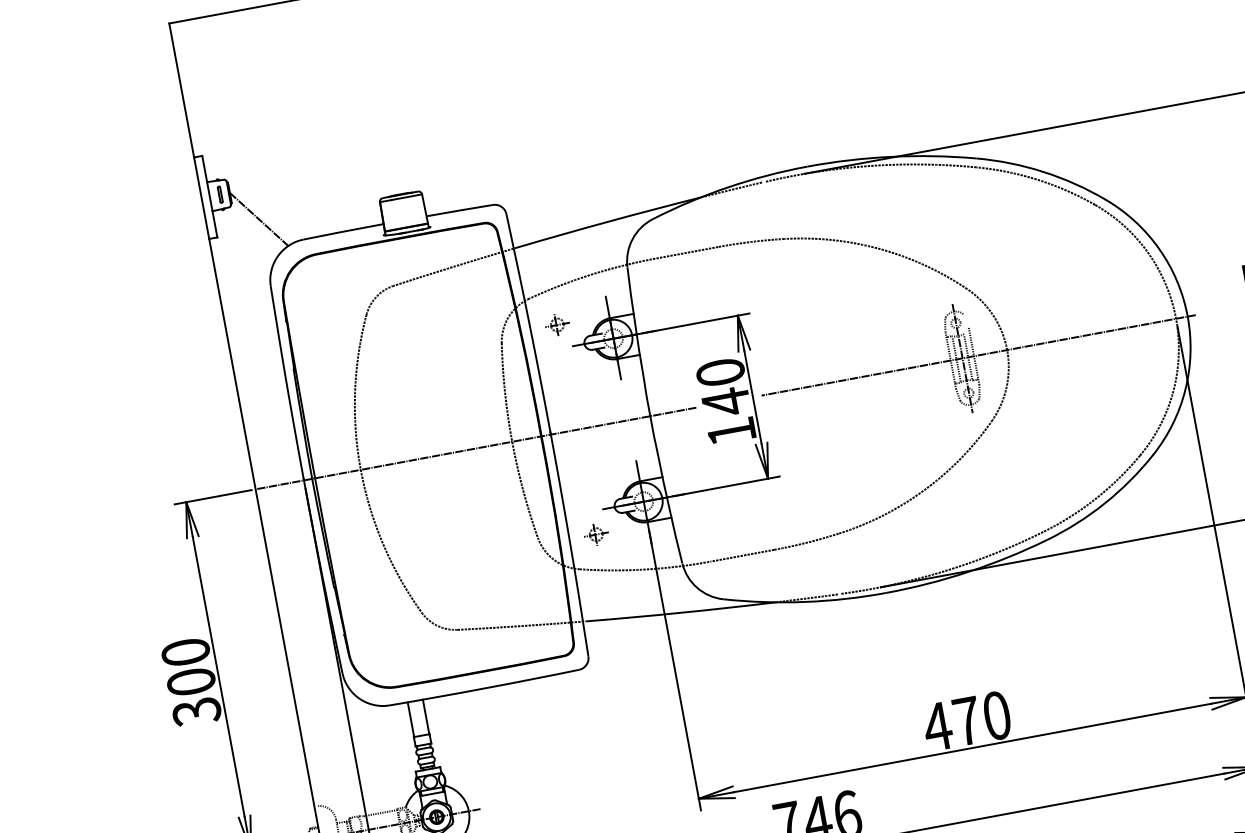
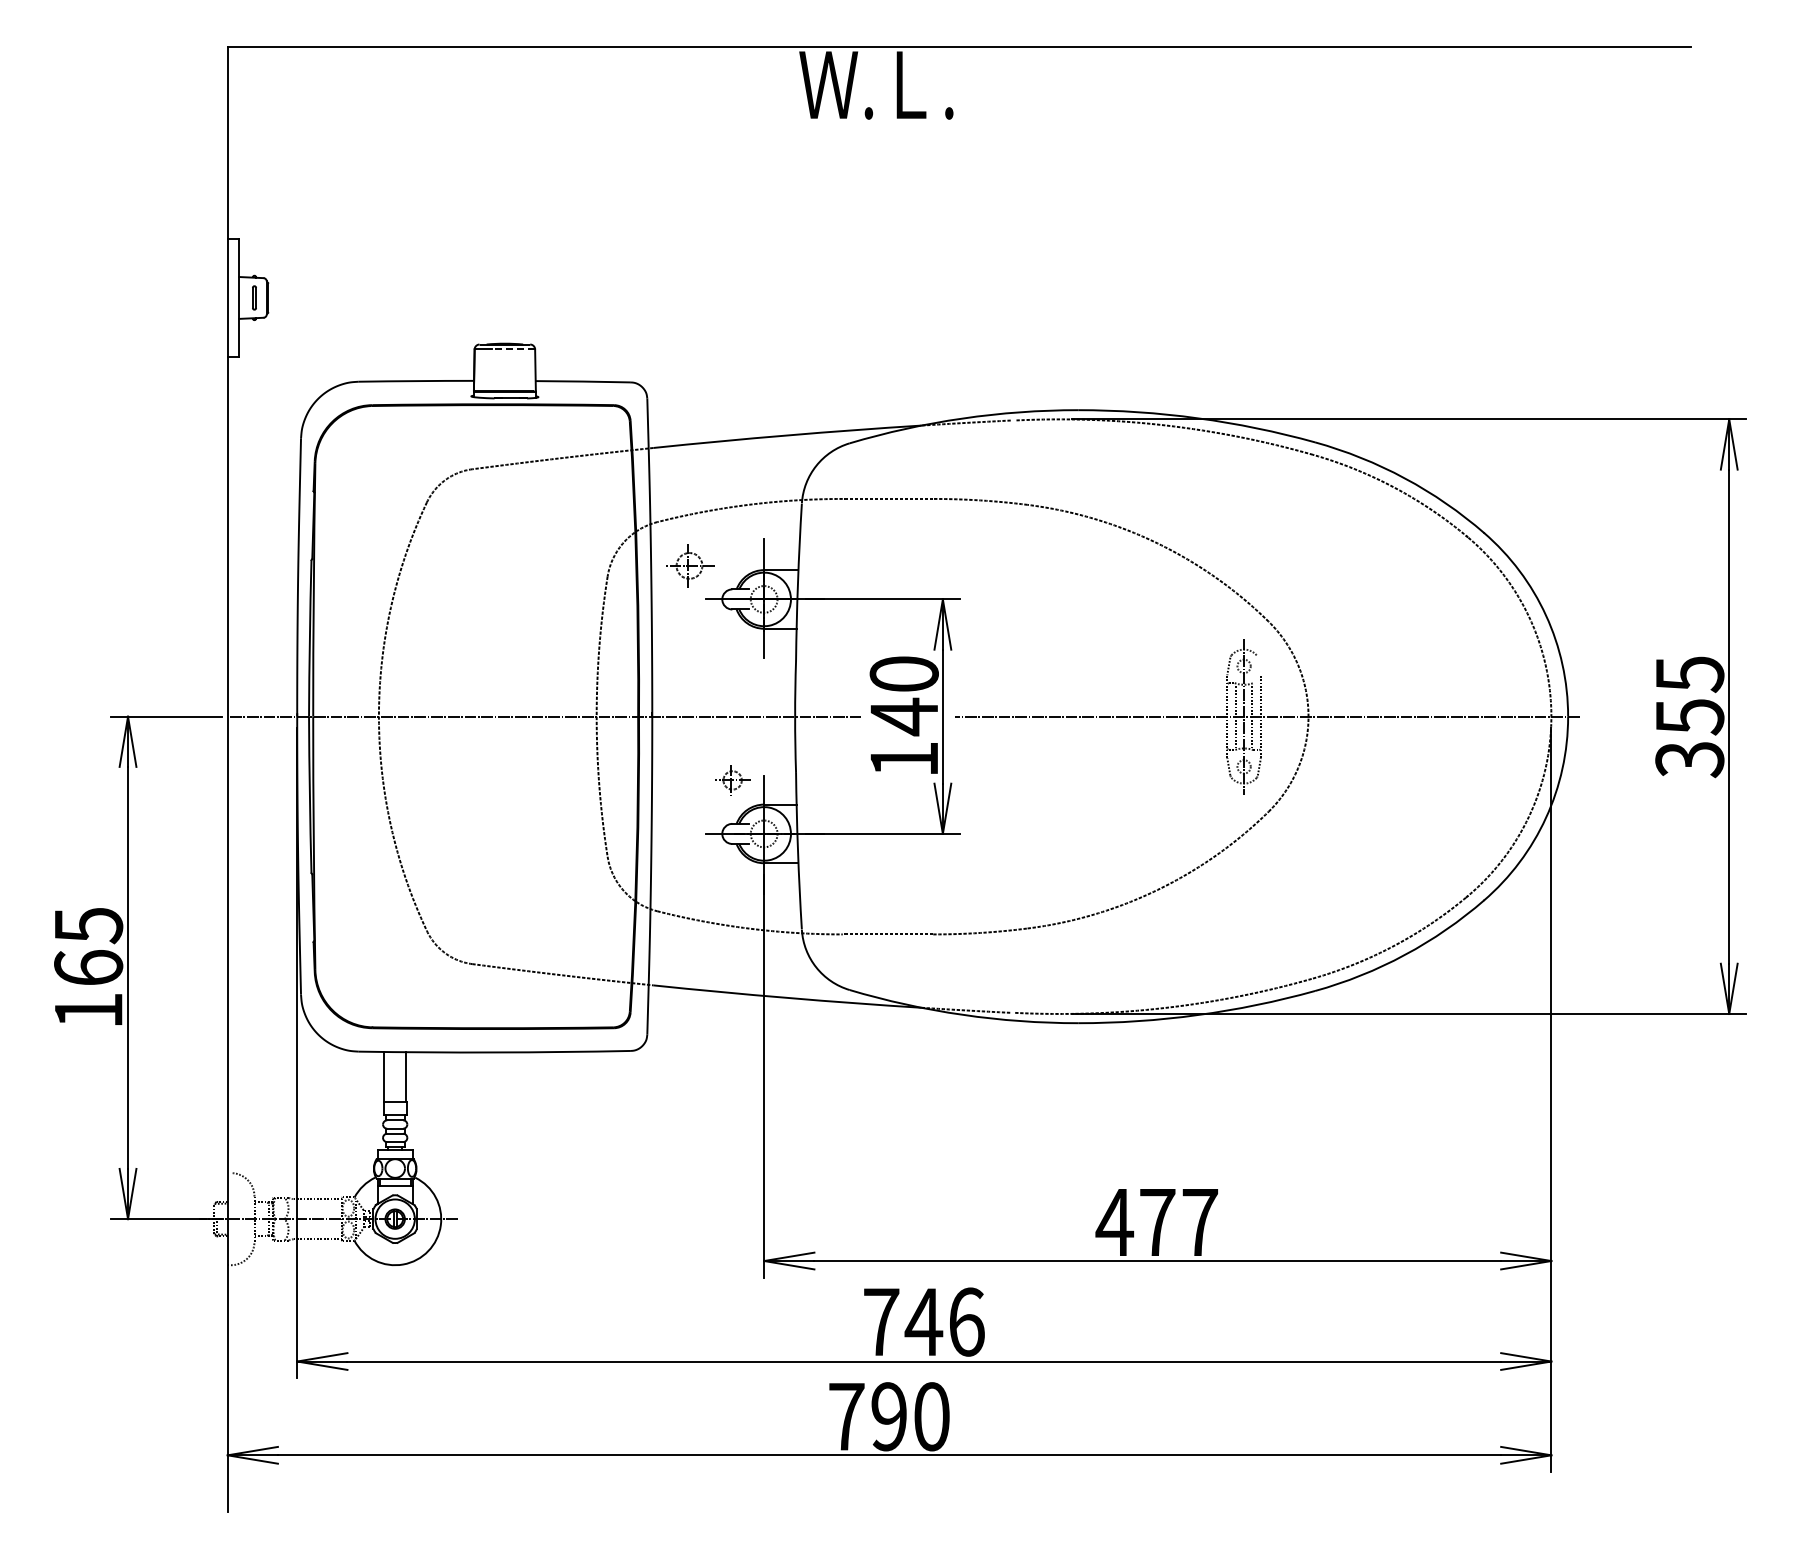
line: (407, 197) -> (513, 349), solid -> dashed
line: (258, 218) -> (301, 341), removed
part: (557, 324) -> (689, 565), size x1.4
part: (596, 534) -> (732, 780), moved
text: (191, 682) -> (88, 968), 300 -> 165
text: (997, 715) -> (1200, 1222), 470 -> 477

